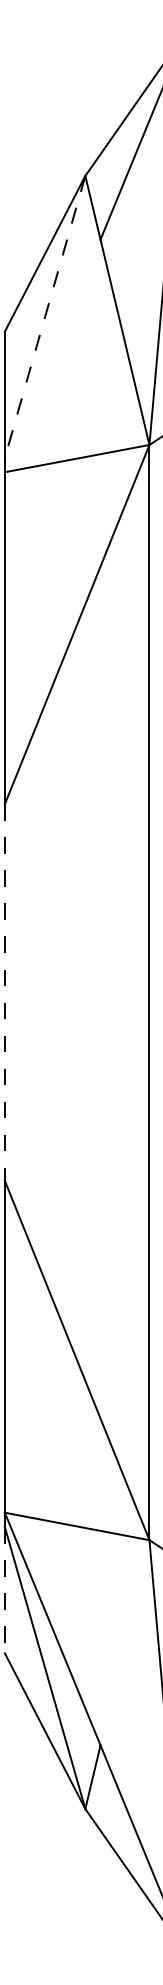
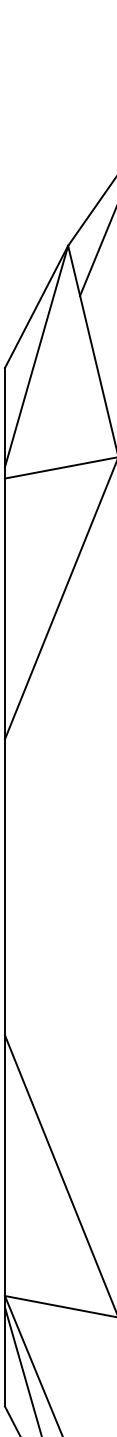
line: (45, 316) -> (36, 356), dashed -> solid
line: (4, 993) -> (4, 888), dashed -> solid
line: (4, 1590) -> (4, 1357), dashed -> solid

